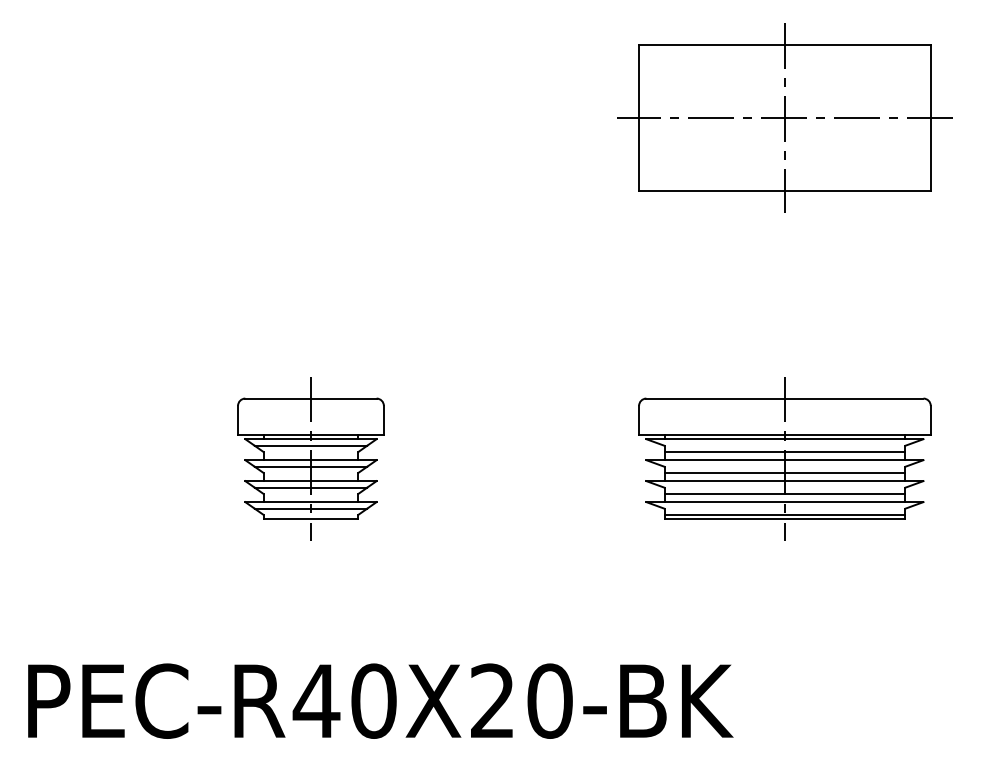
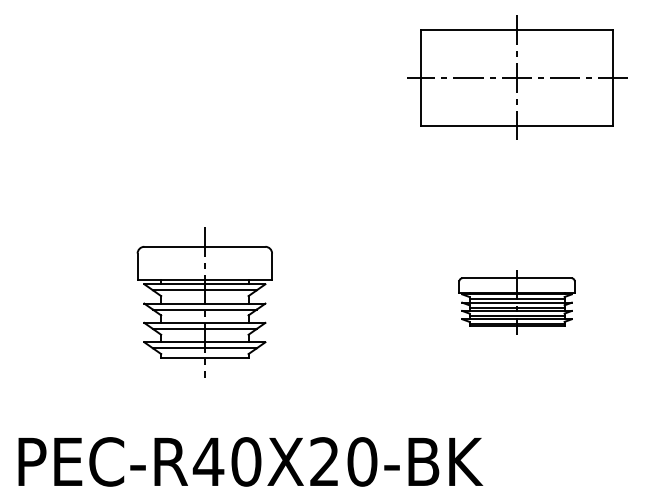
part: (310, 457) -> (204, 301), size x1.4
part: (783, 457) -> (516, 301), size x0.6

